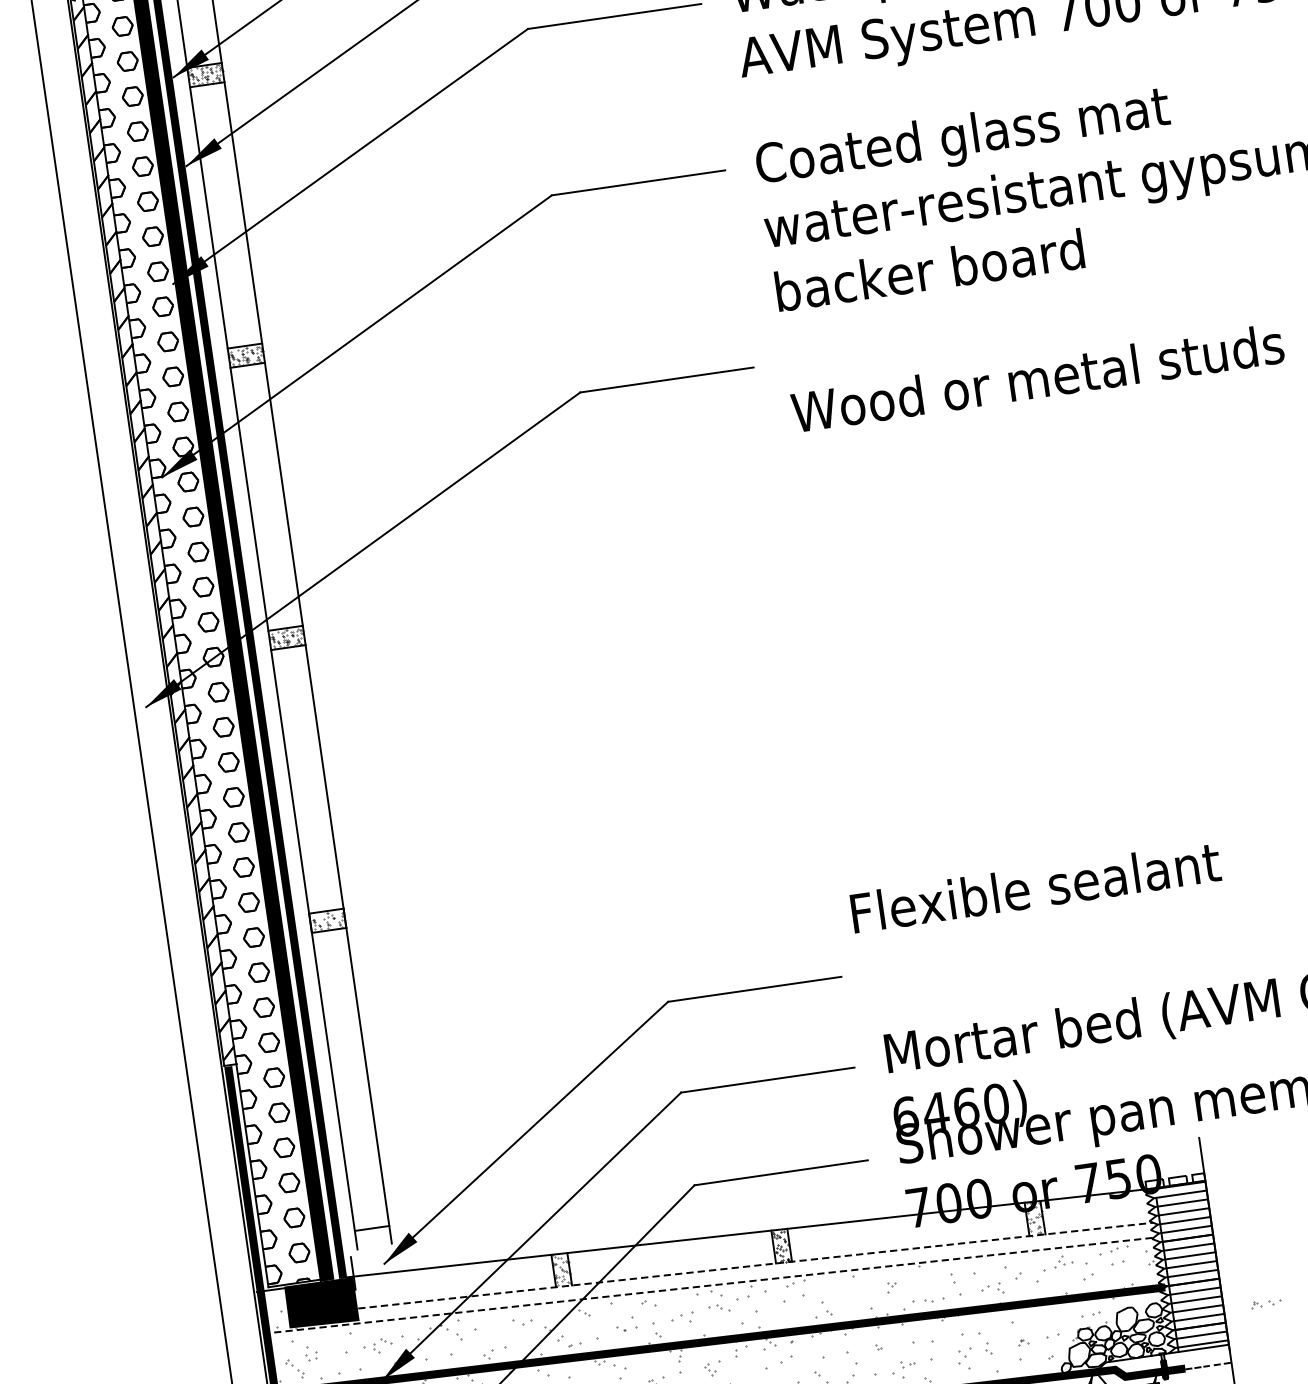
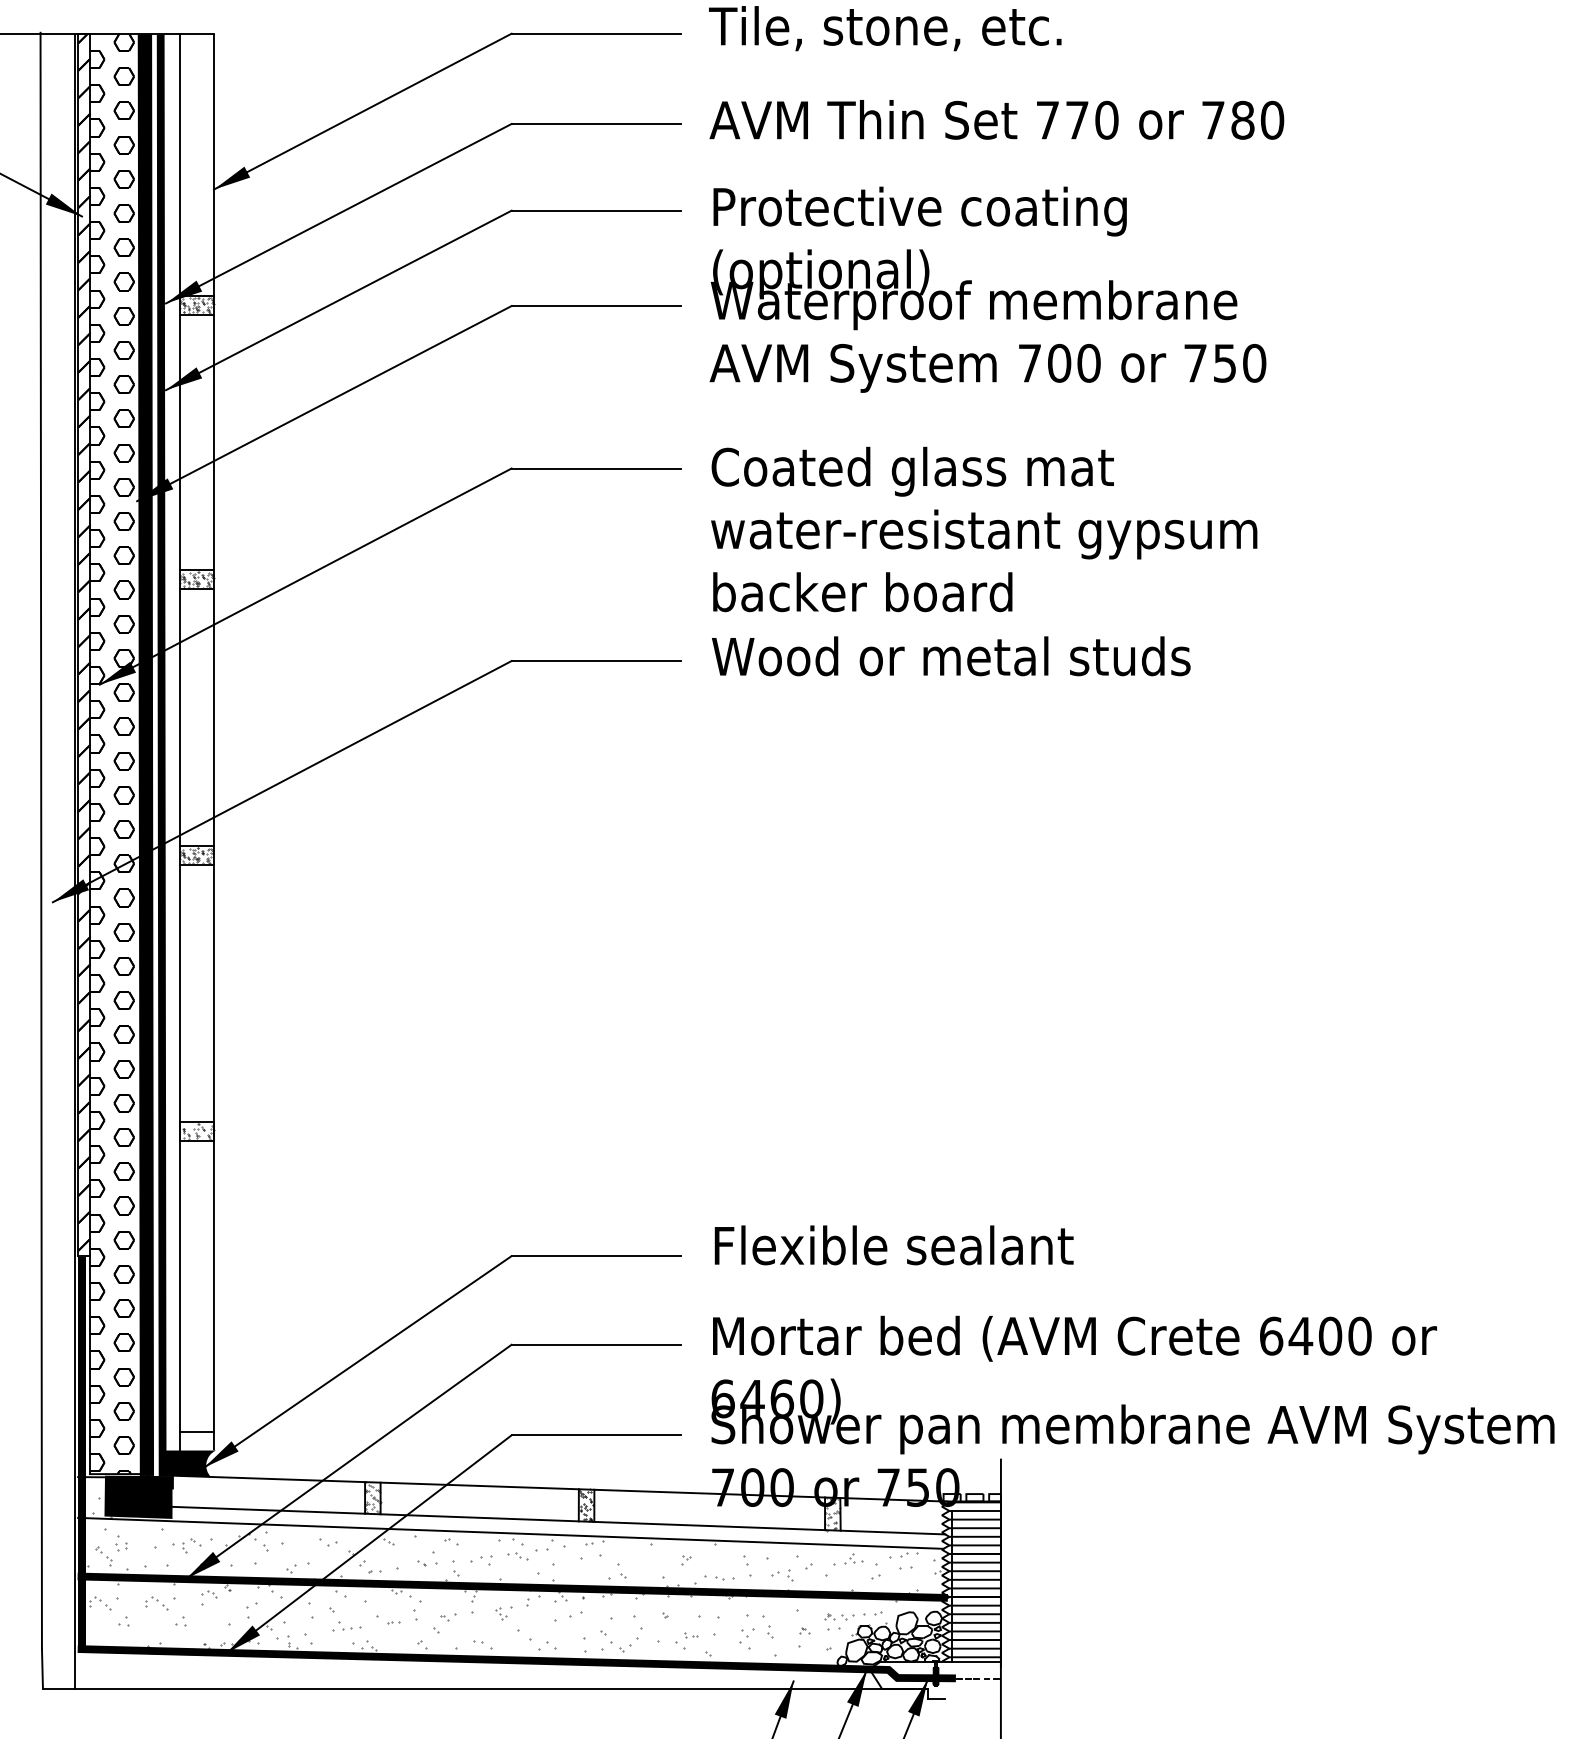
text: (1038, 378) -> (951, 656), moved
text: (1035, 887) -> (893, 1245), moved
fill: (367, 1261) -> (188, 1463), added
line: (756, 1265) -> (559, 1520), dashed -> solid
line: (707, 1285) -> (510, 1533), dashed -> solid
part: (1266, 1302) -> (839, 1616), moved

